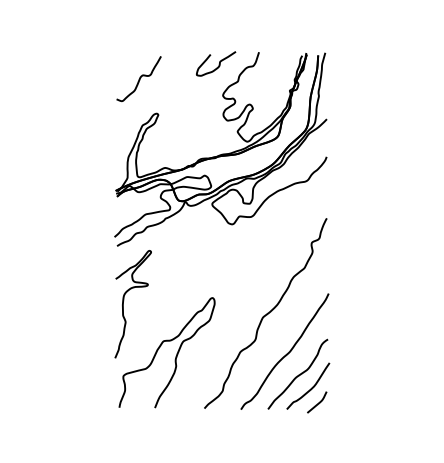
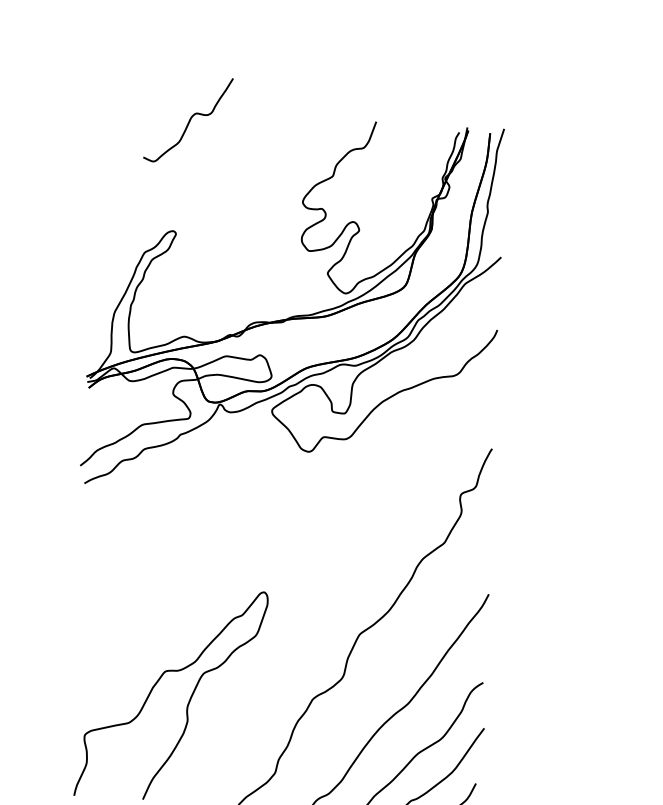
curve: (218, 64) -> (296, 141), removed
curve: (138, 79) -> (187, 121), moved
curve: (124, 300) -> (93, 589), removed

